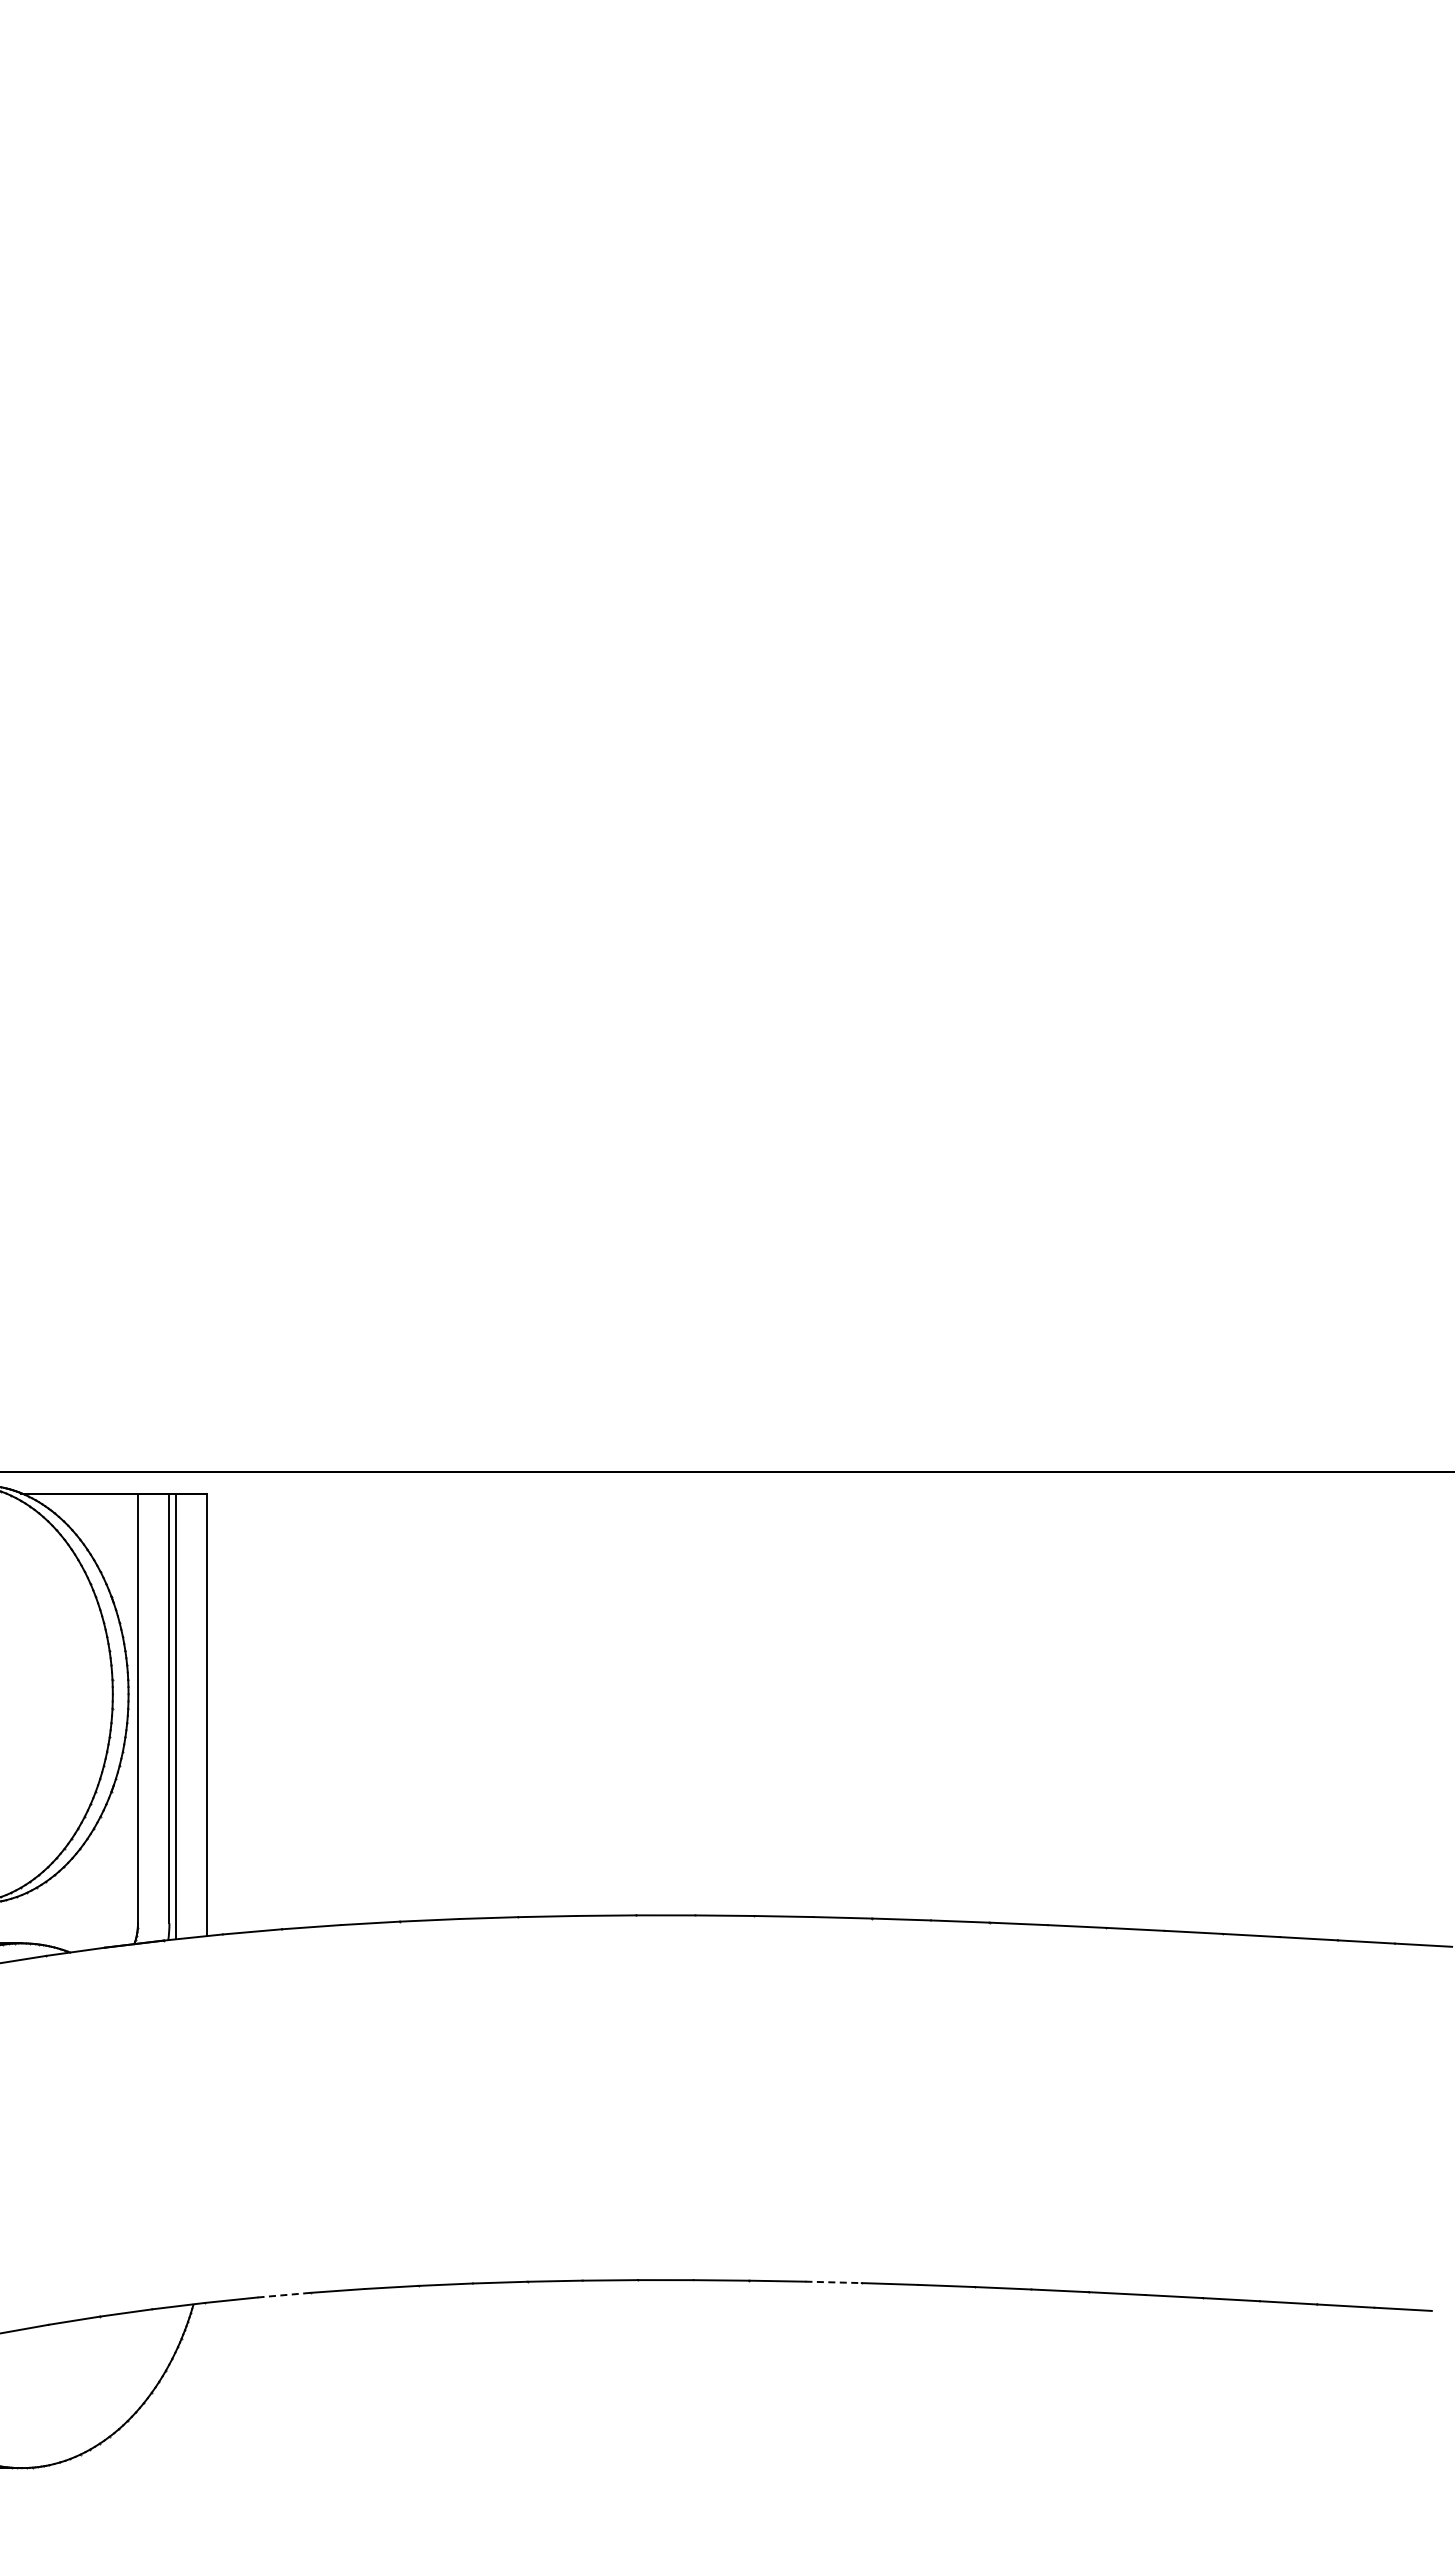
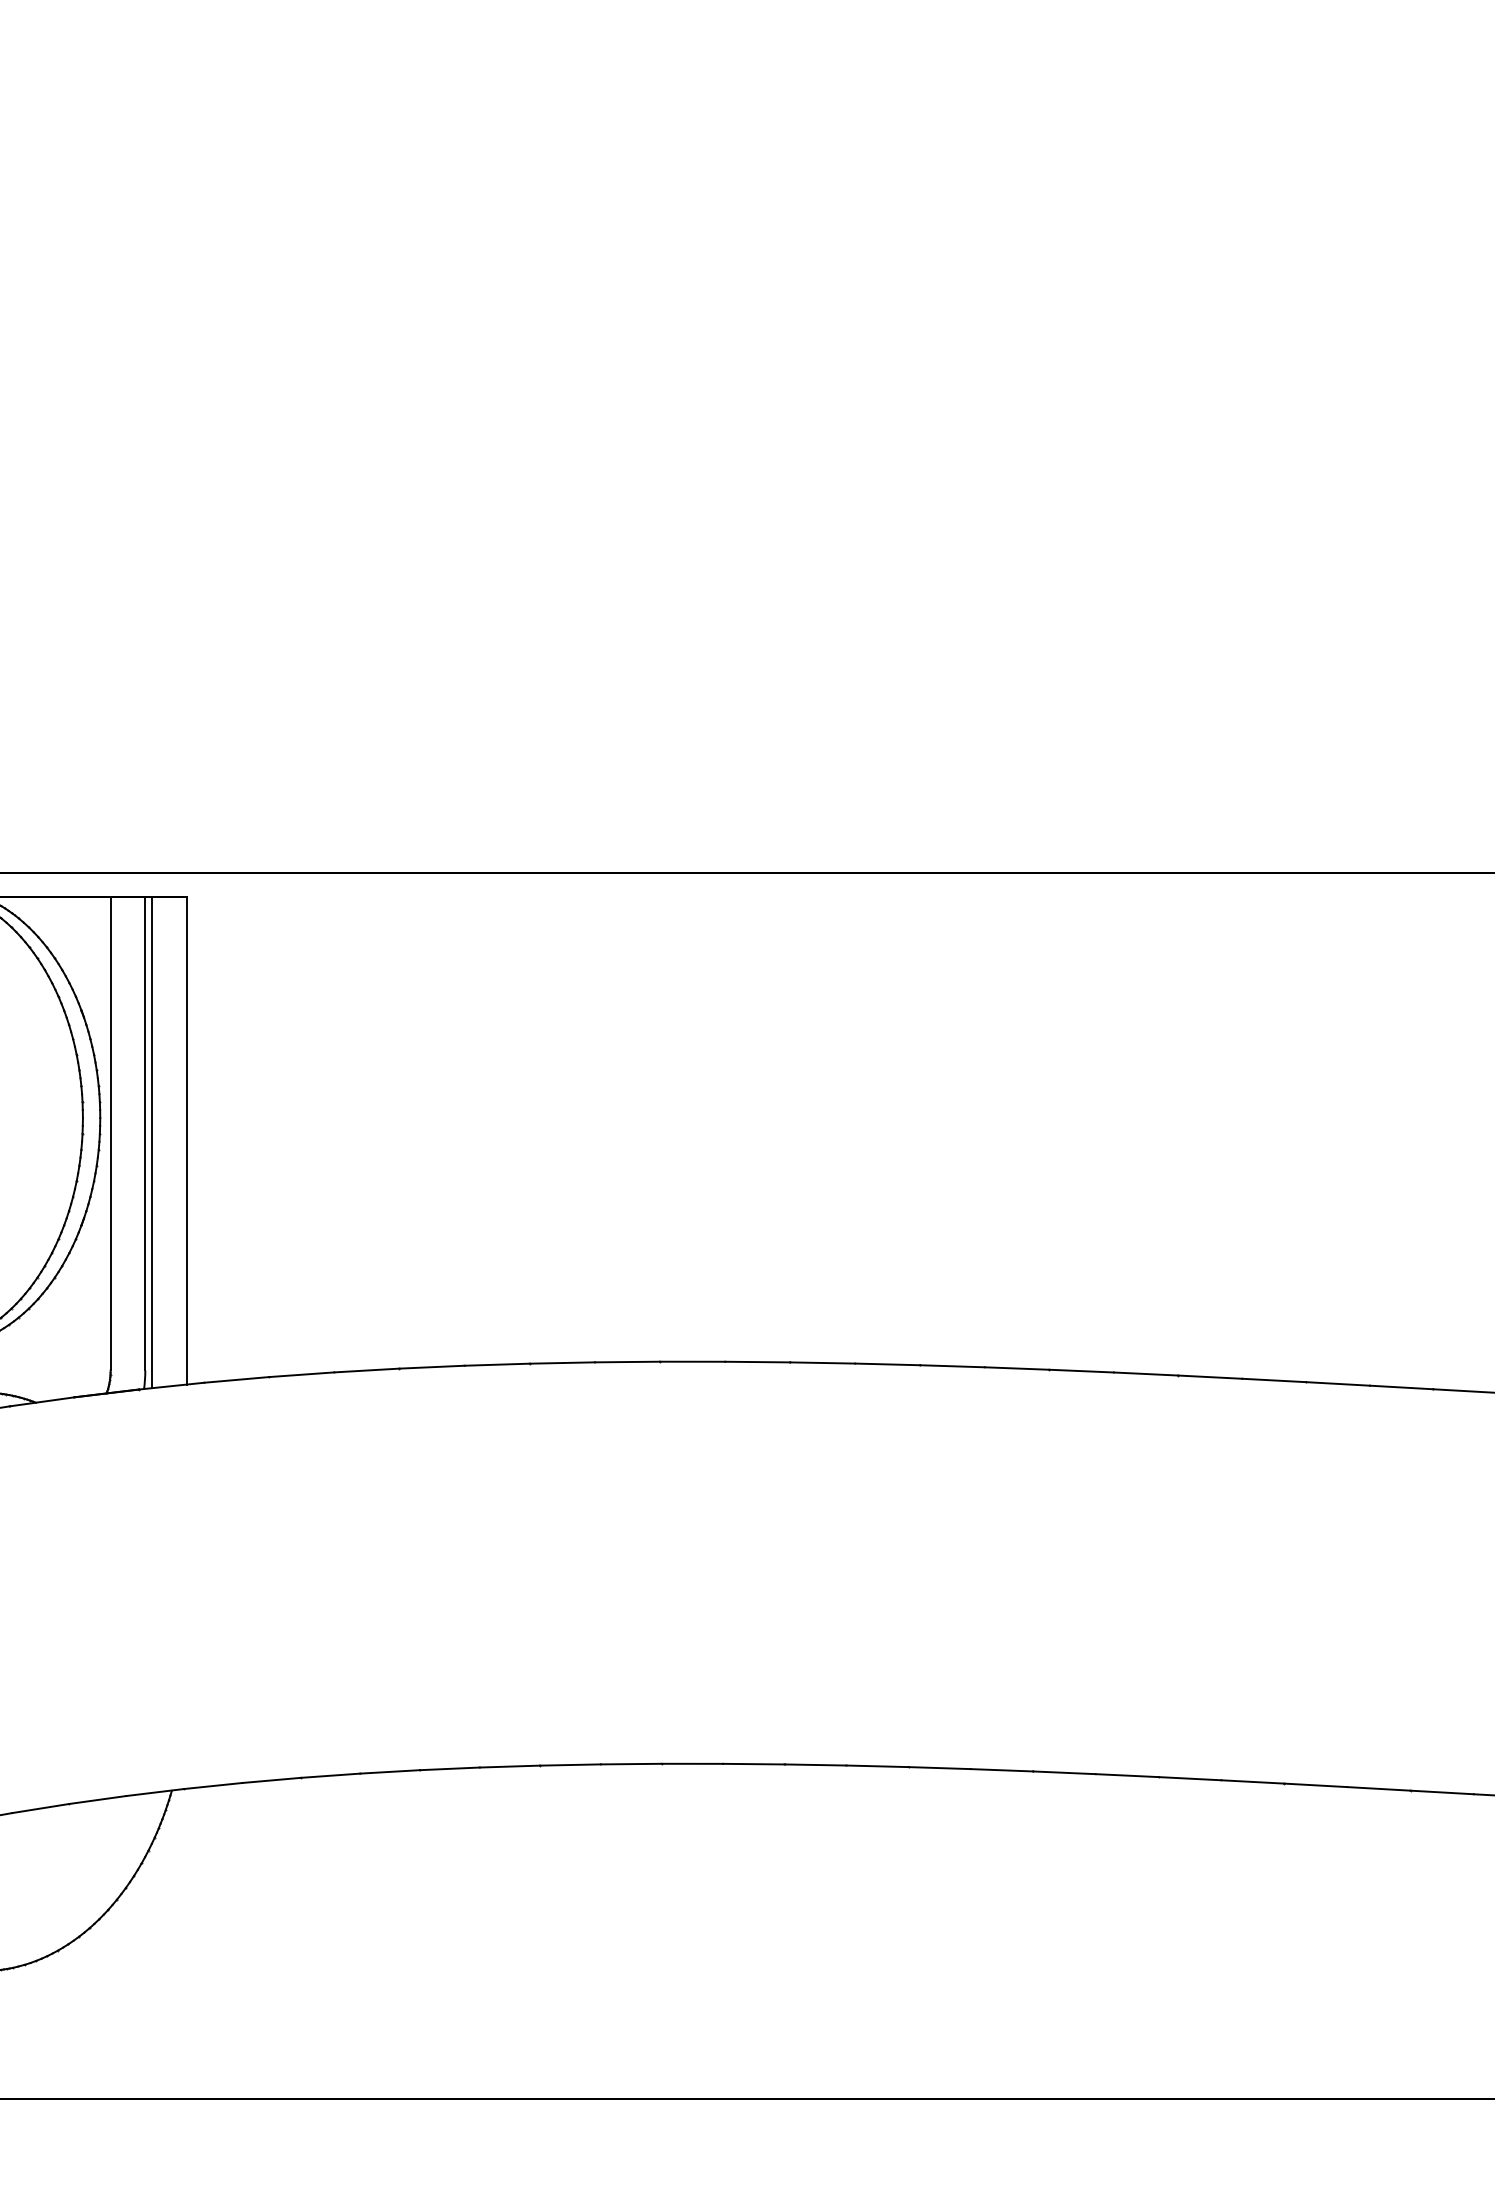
line: (834, 2282) -> (878, 1766), dashed -> solid
line: (284, 2295) -> (272, 1780), dashed -> solid

